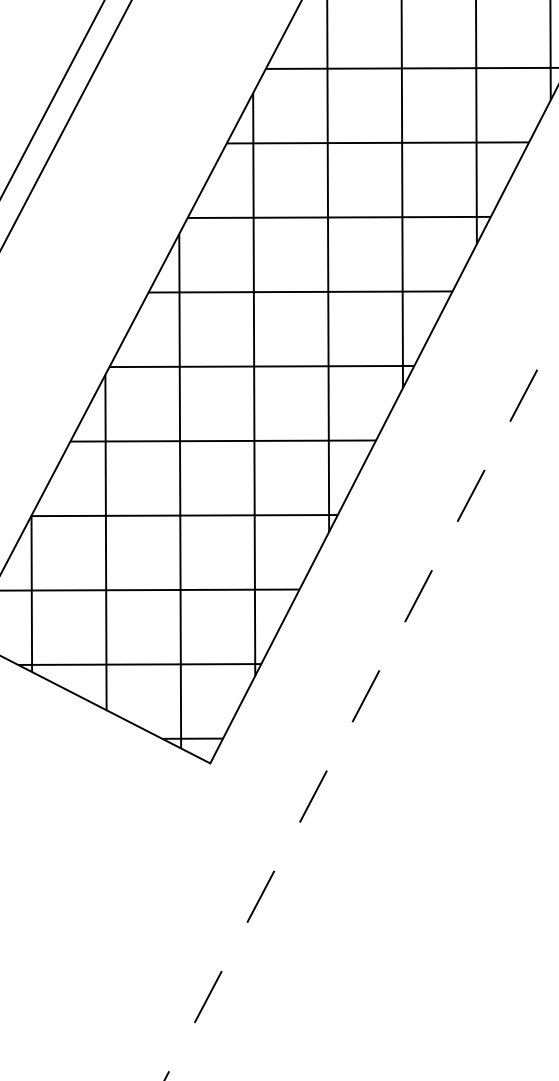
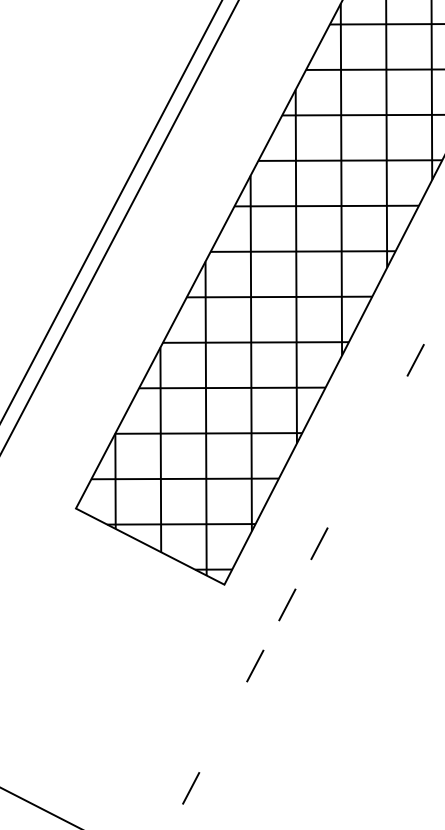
line: (470, 495) -> (383, 421), removed
line: (418, 595) -> (351, 482), removed
line: (208, 997) -> (223, 727), removed

